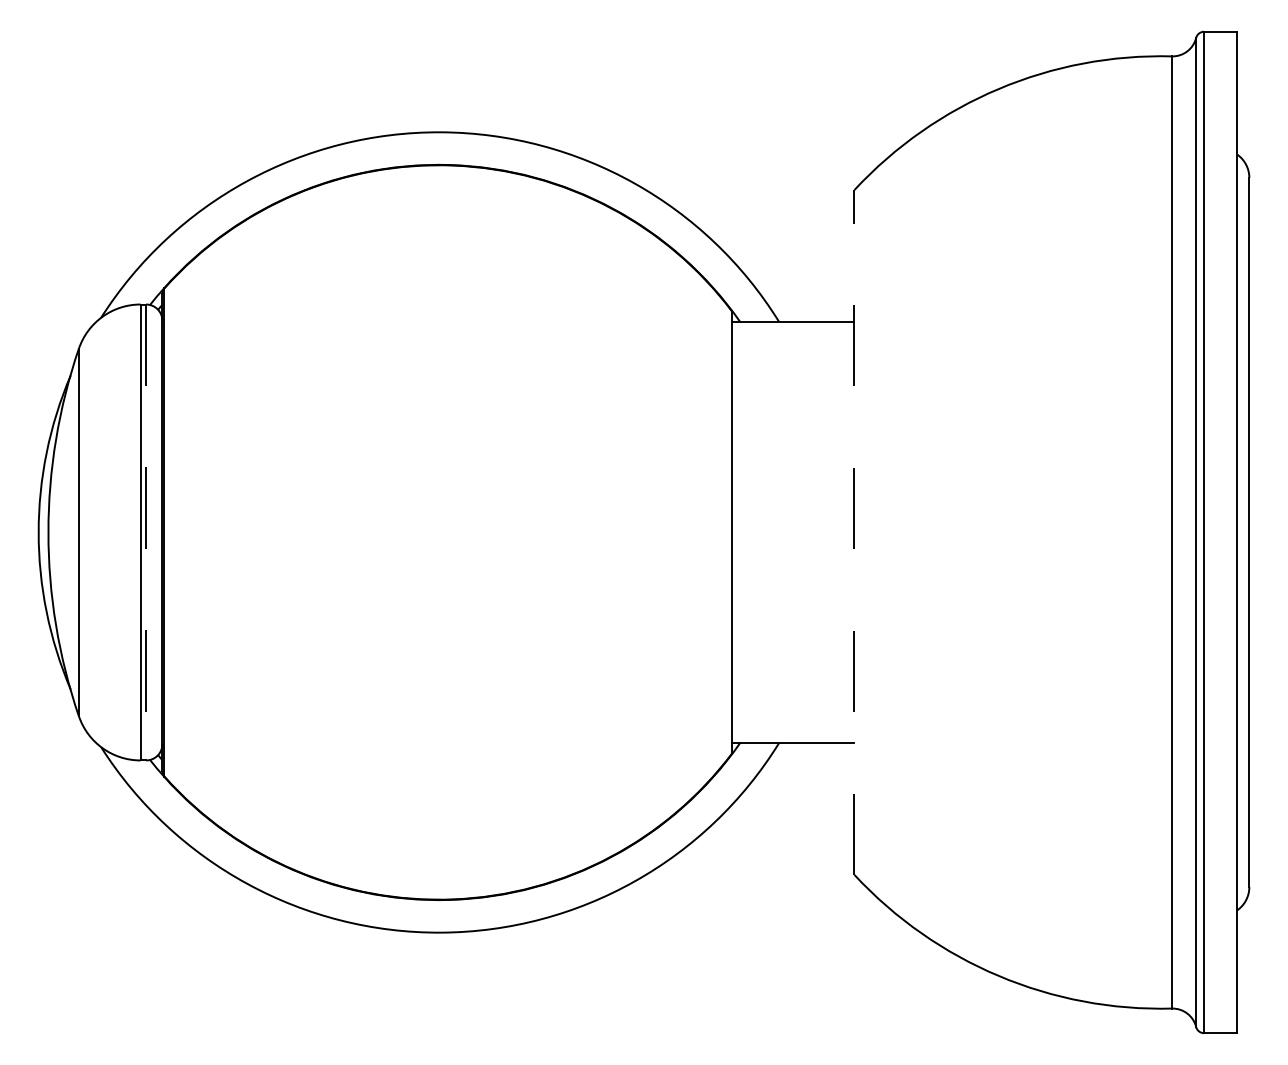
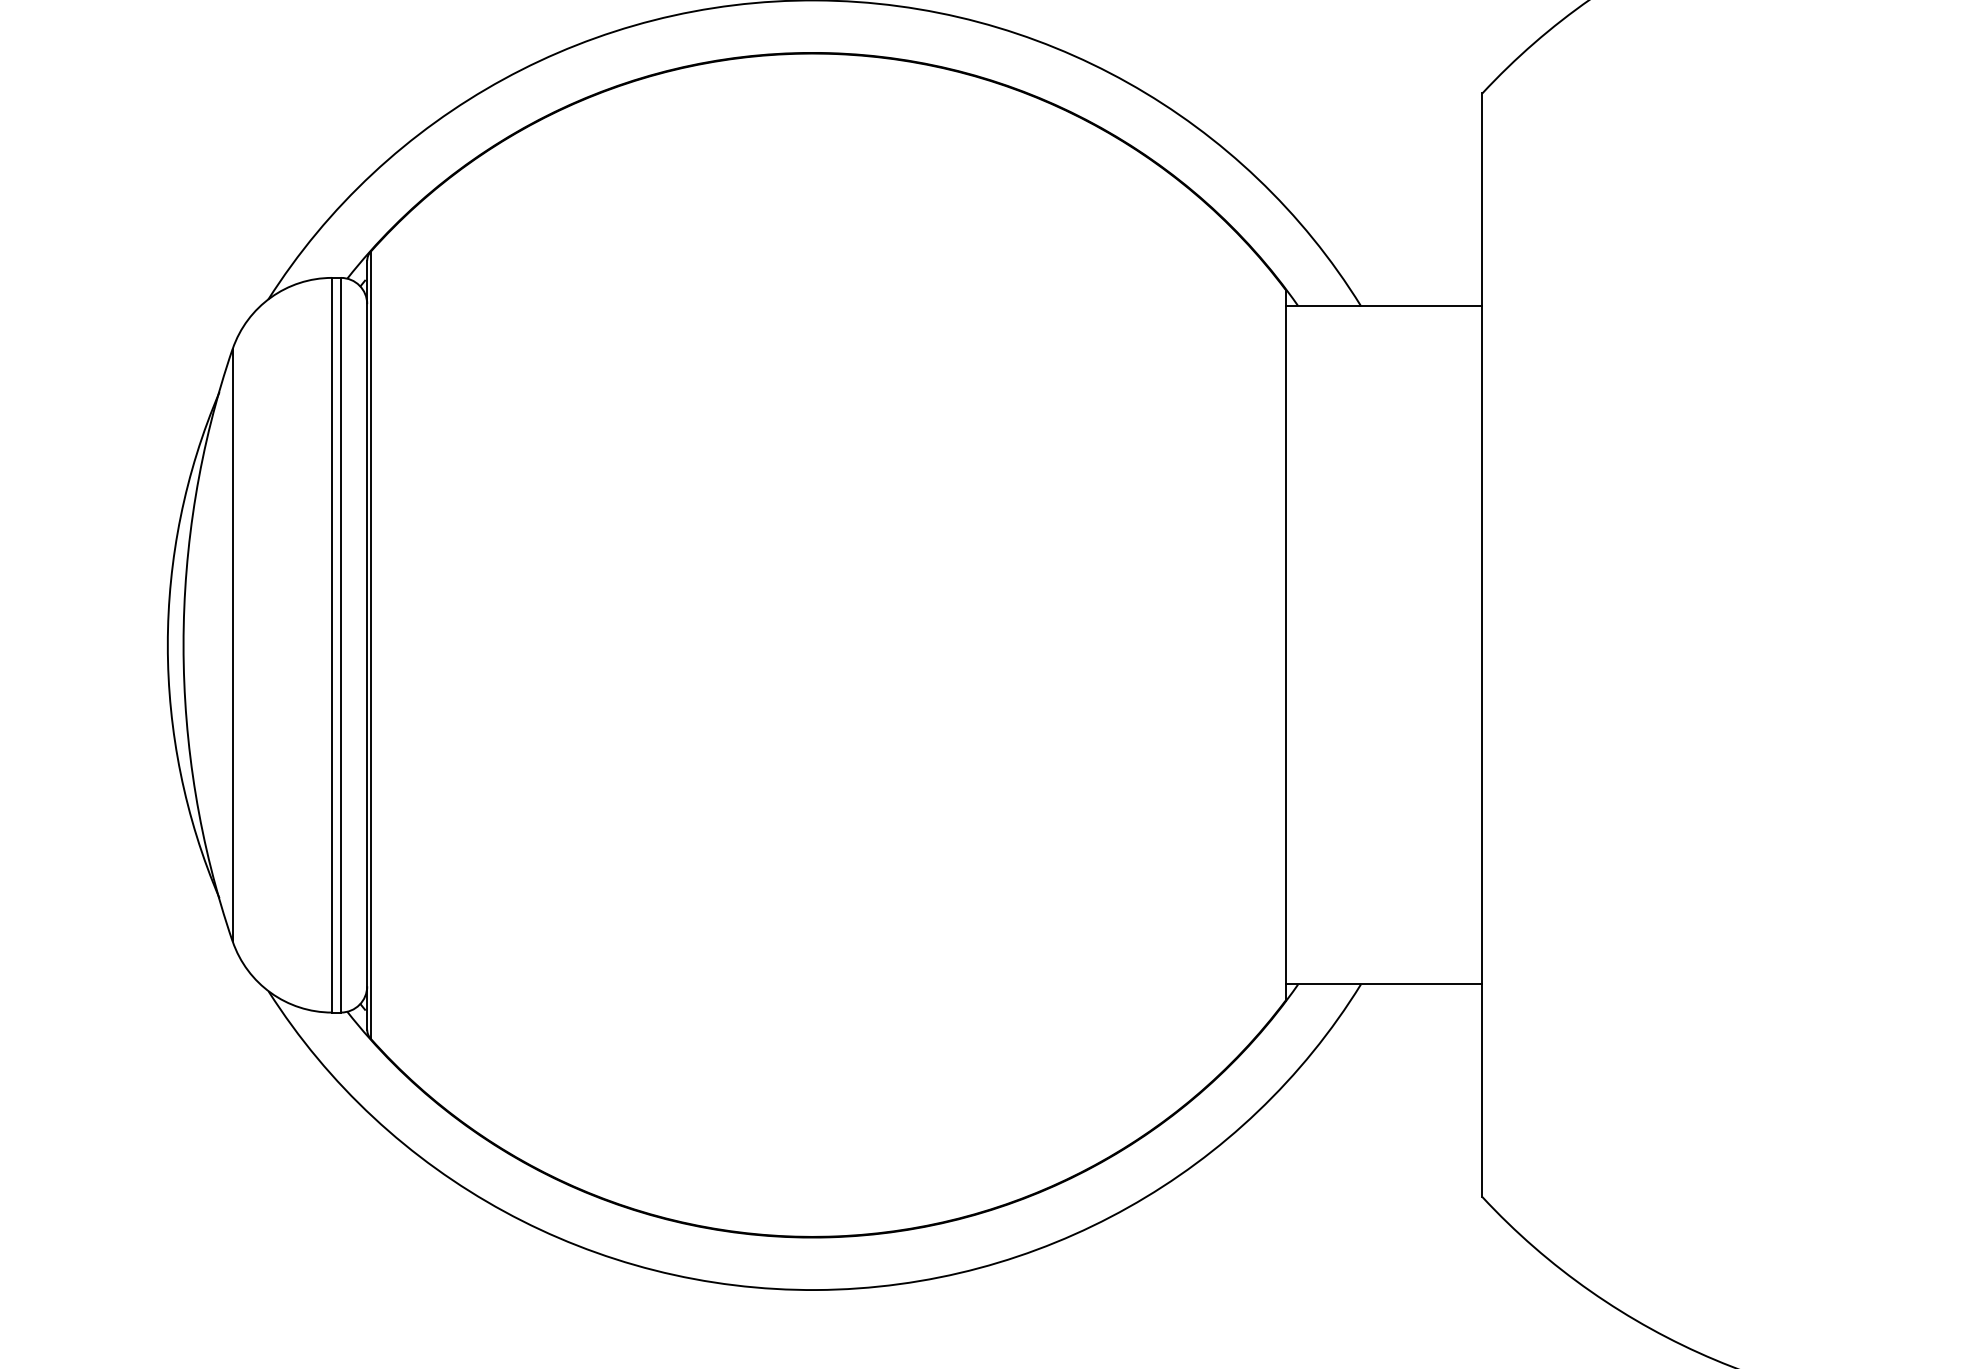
line: (854, 531) -> (1482, 643), dashed -> solid
line: (146, 532) -> (341, 645), dashed -> solid

